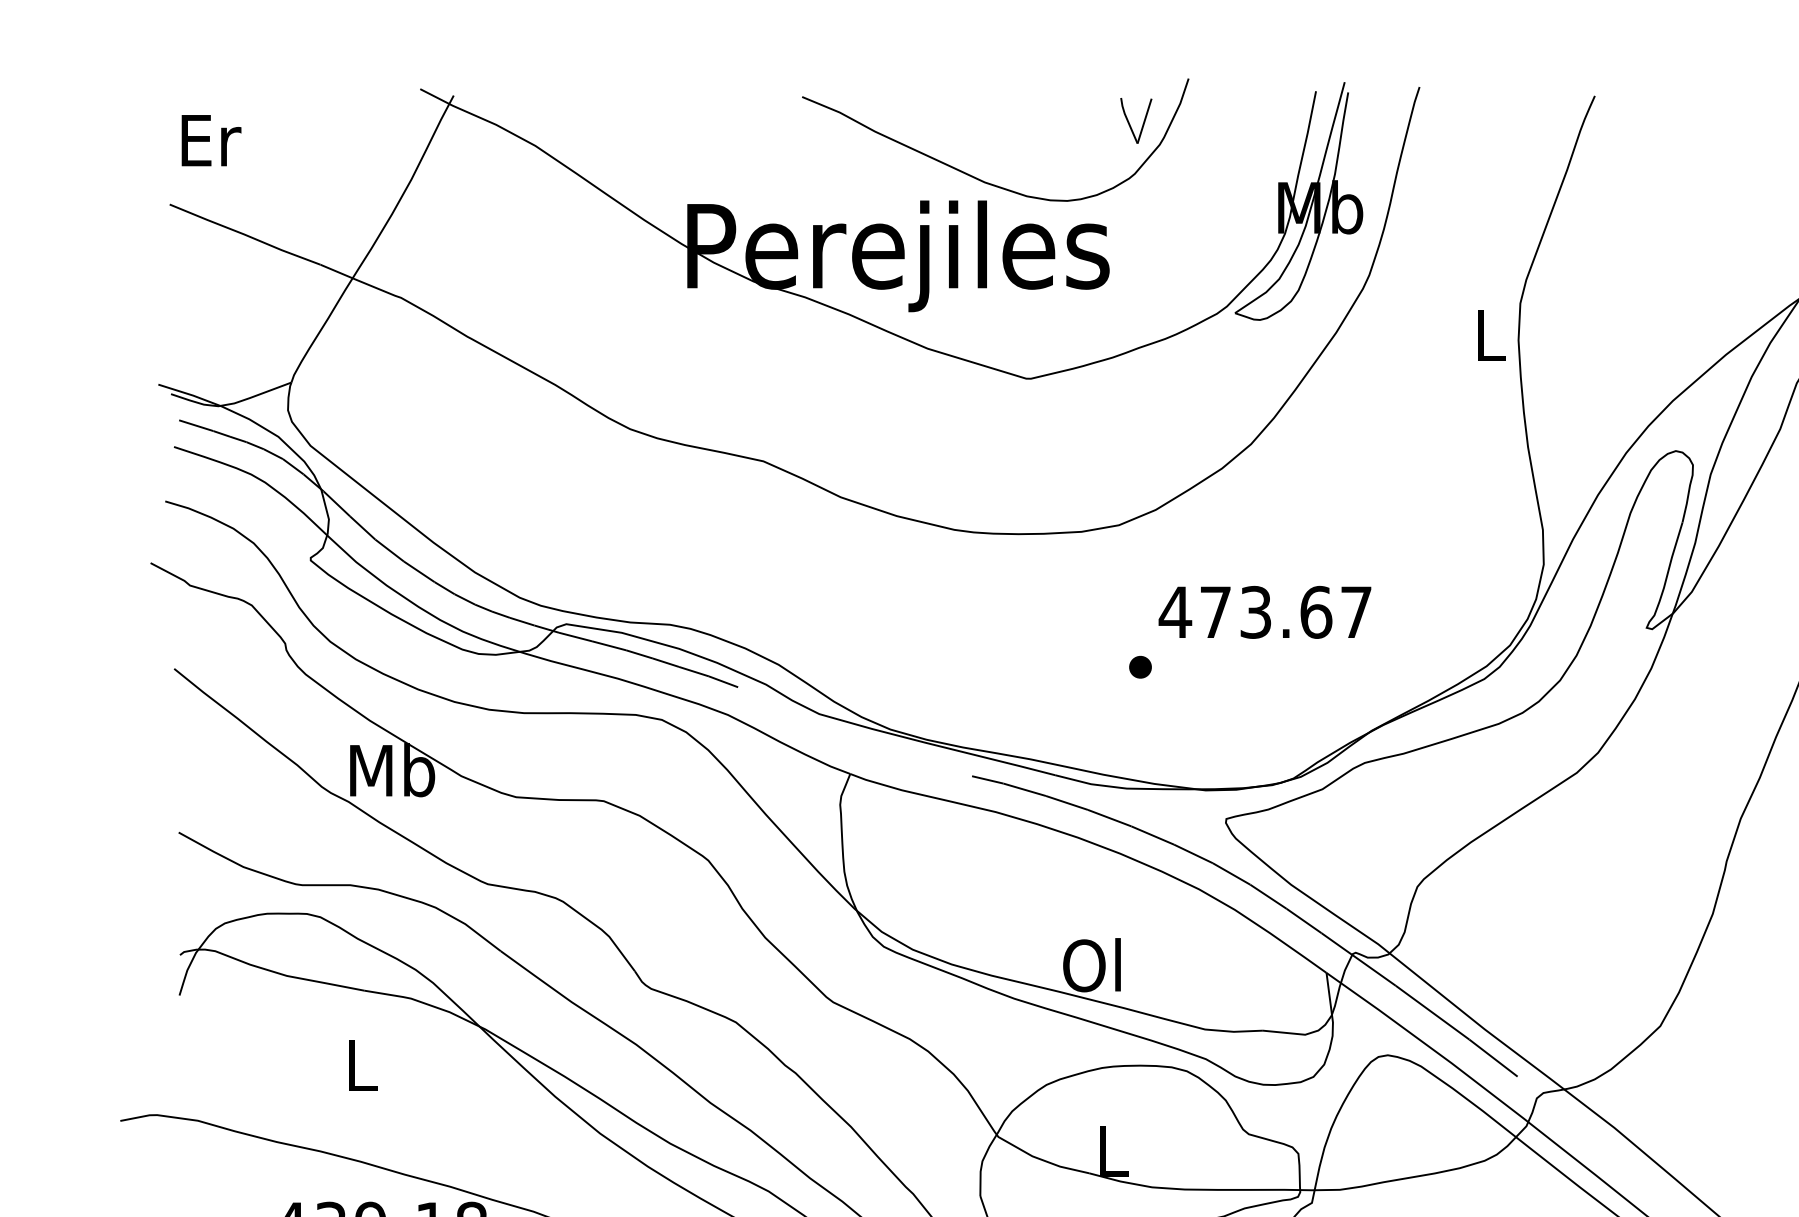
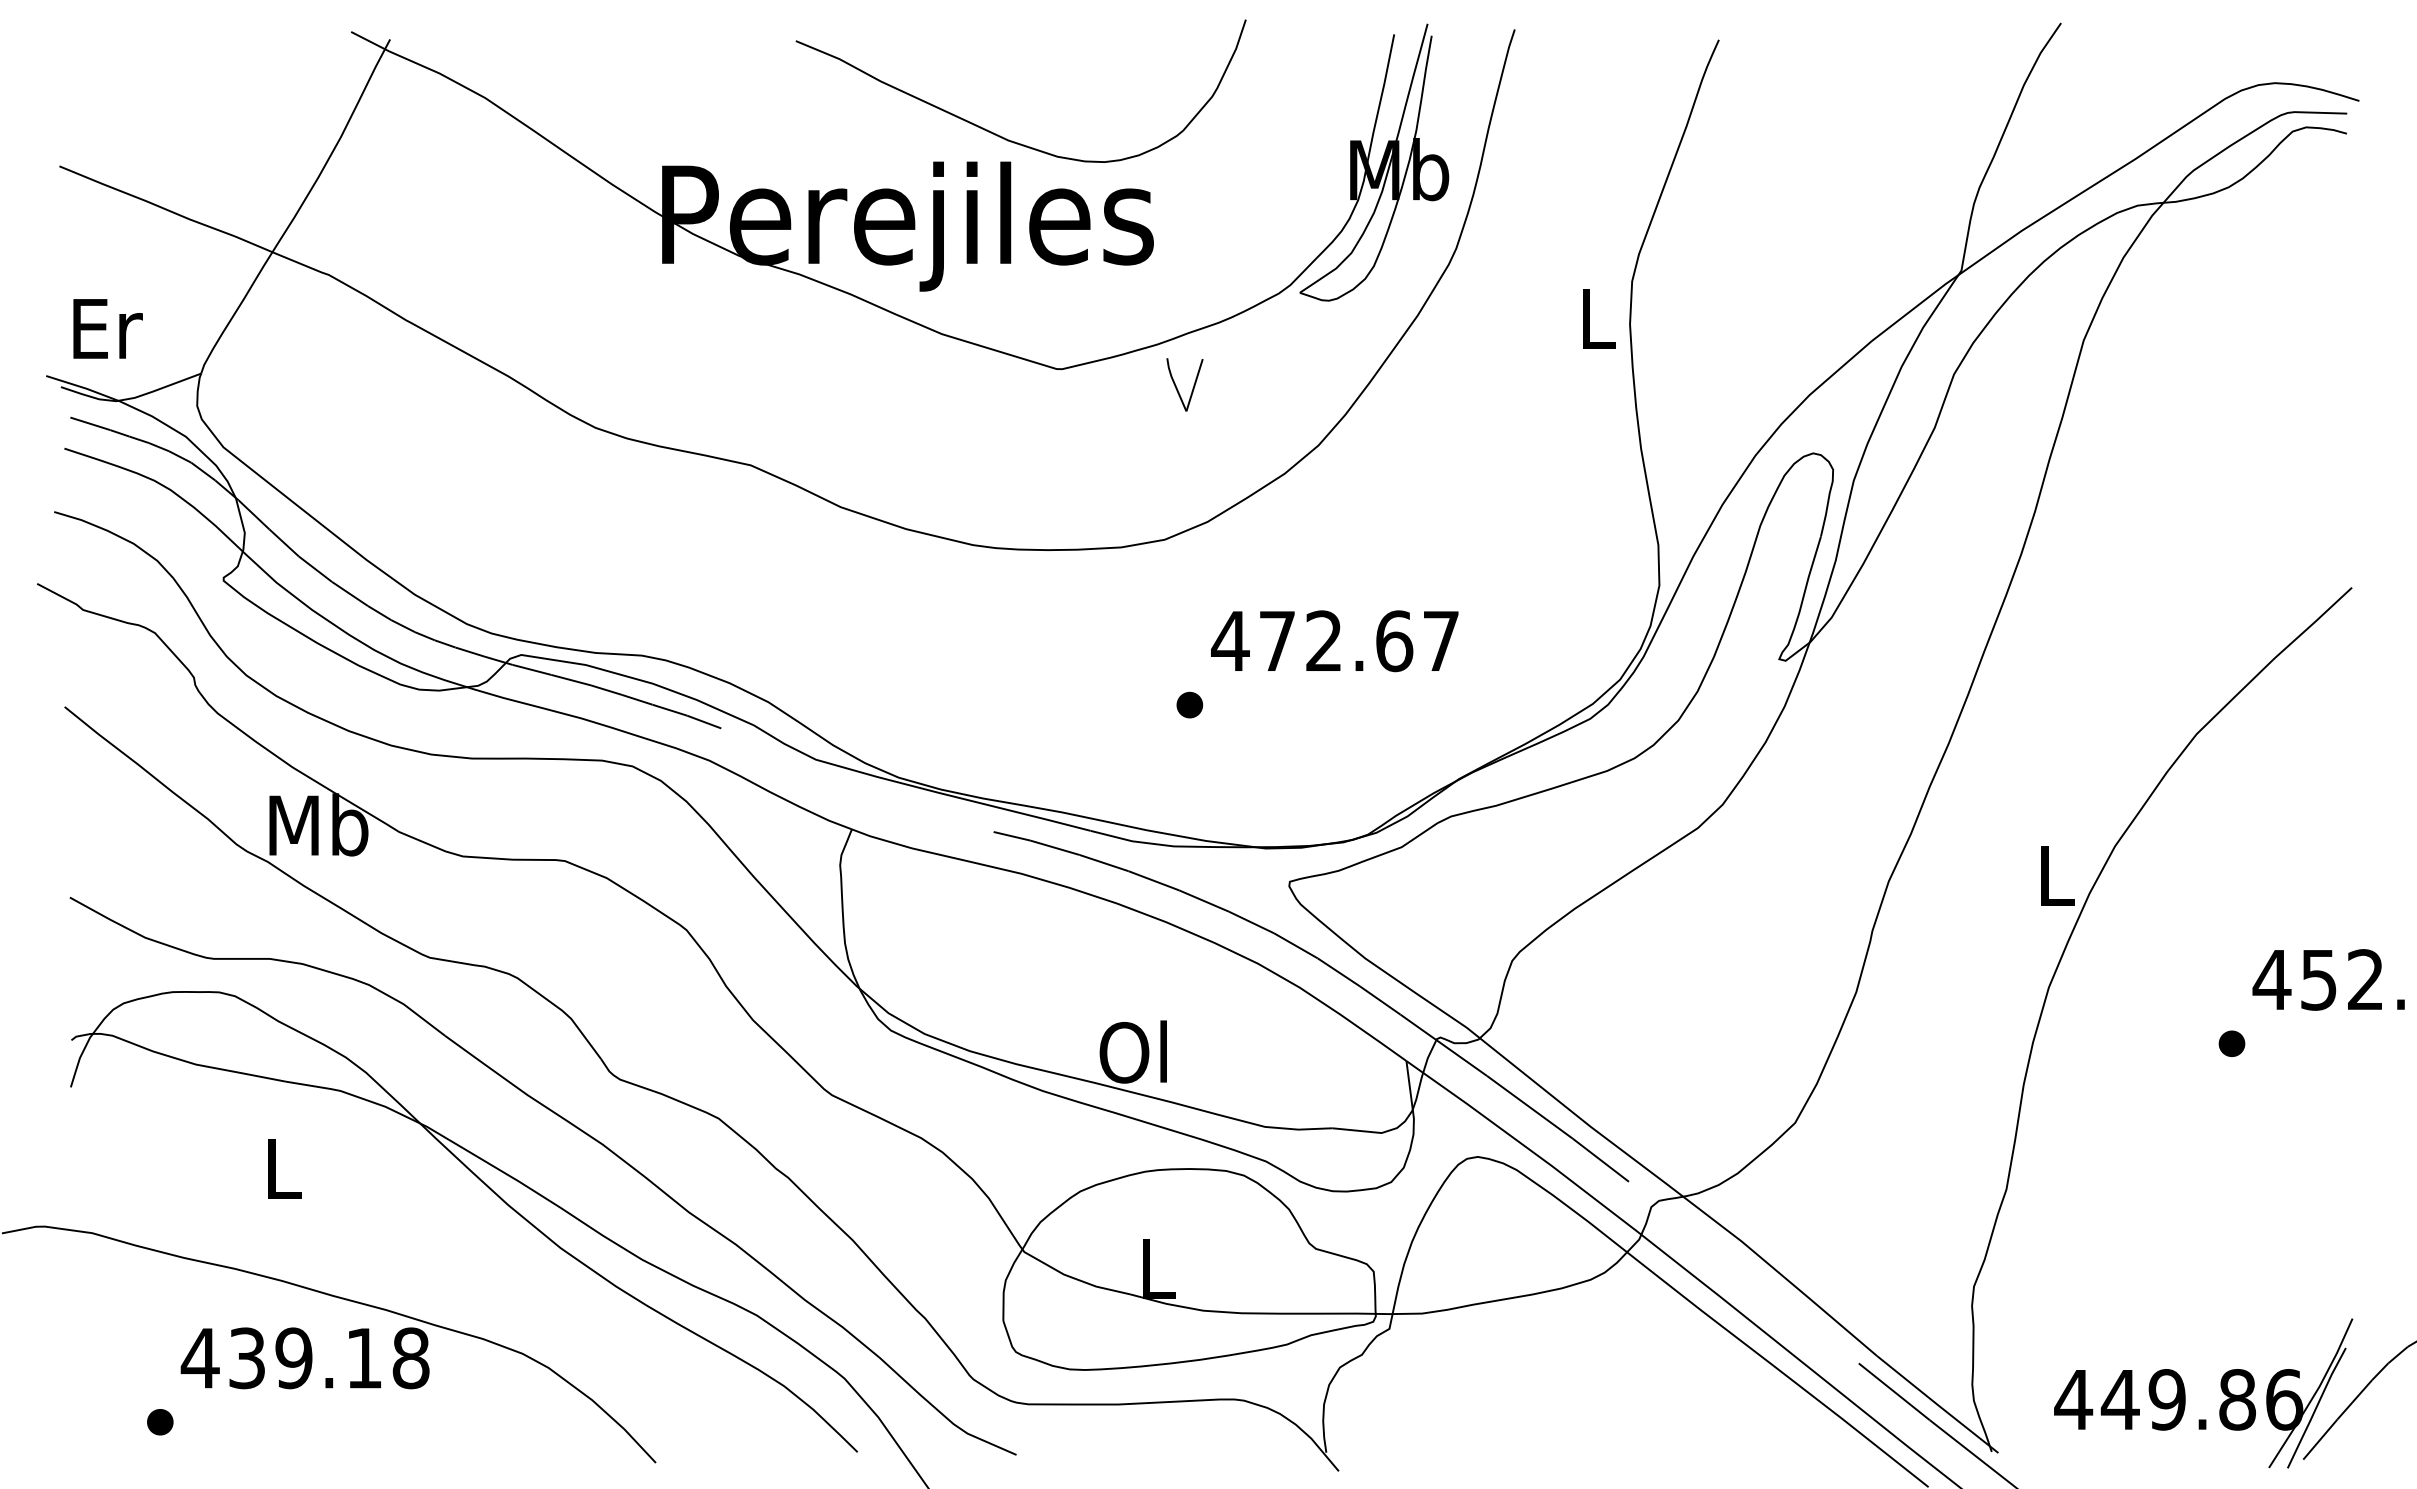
part: (1129, 123) -> (1177, 387), moved
text: (211, 140) -> (107, 328), moved
text: (1255, 612) -> (1323, 641), 473.67 -> 472.67

